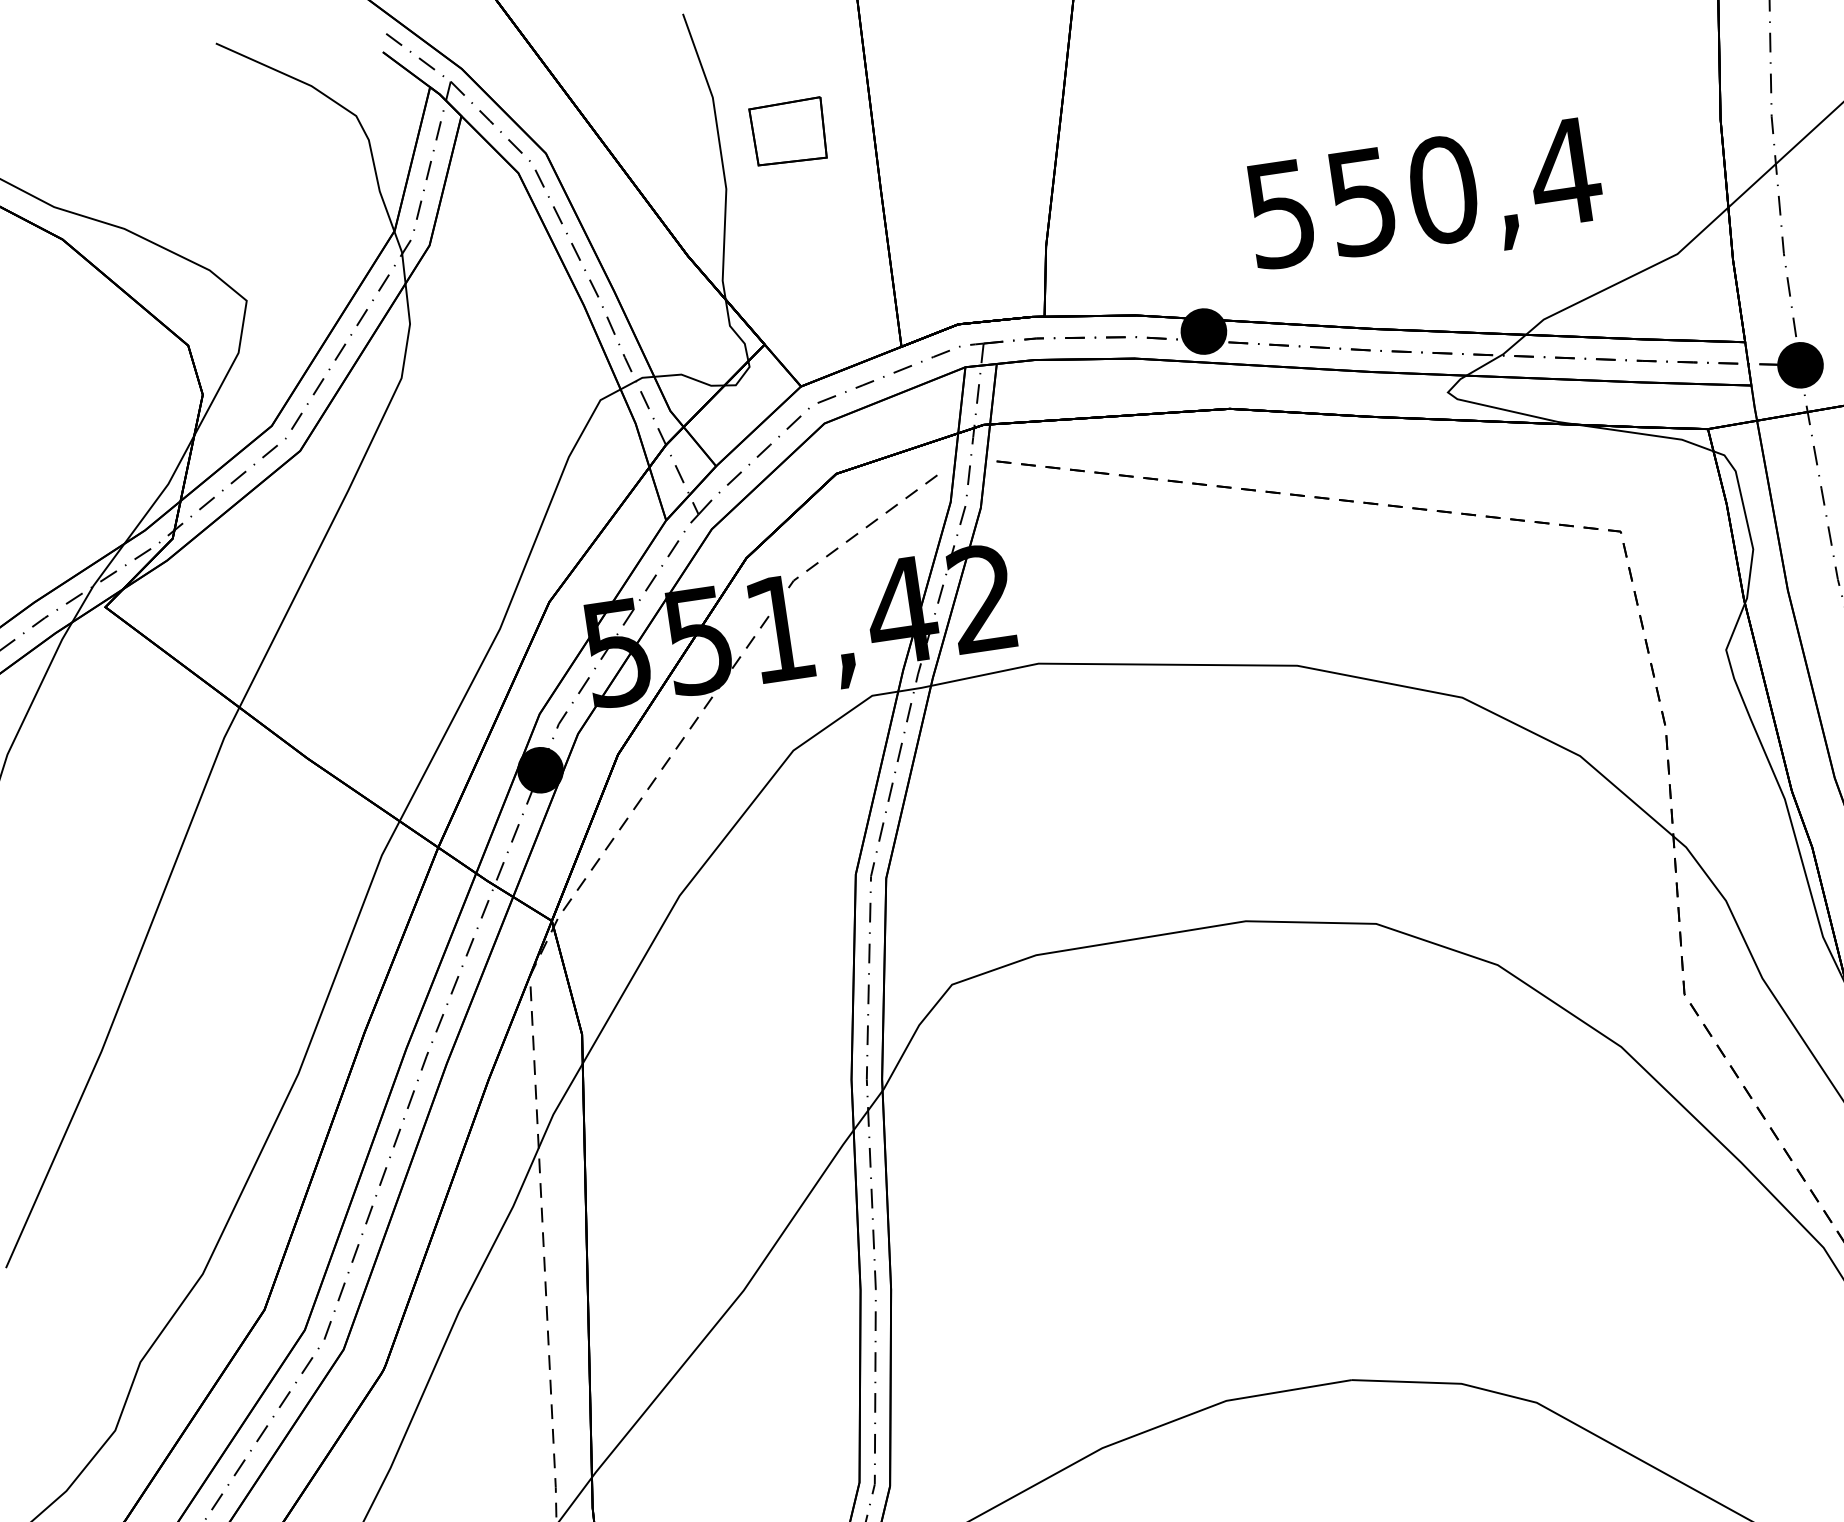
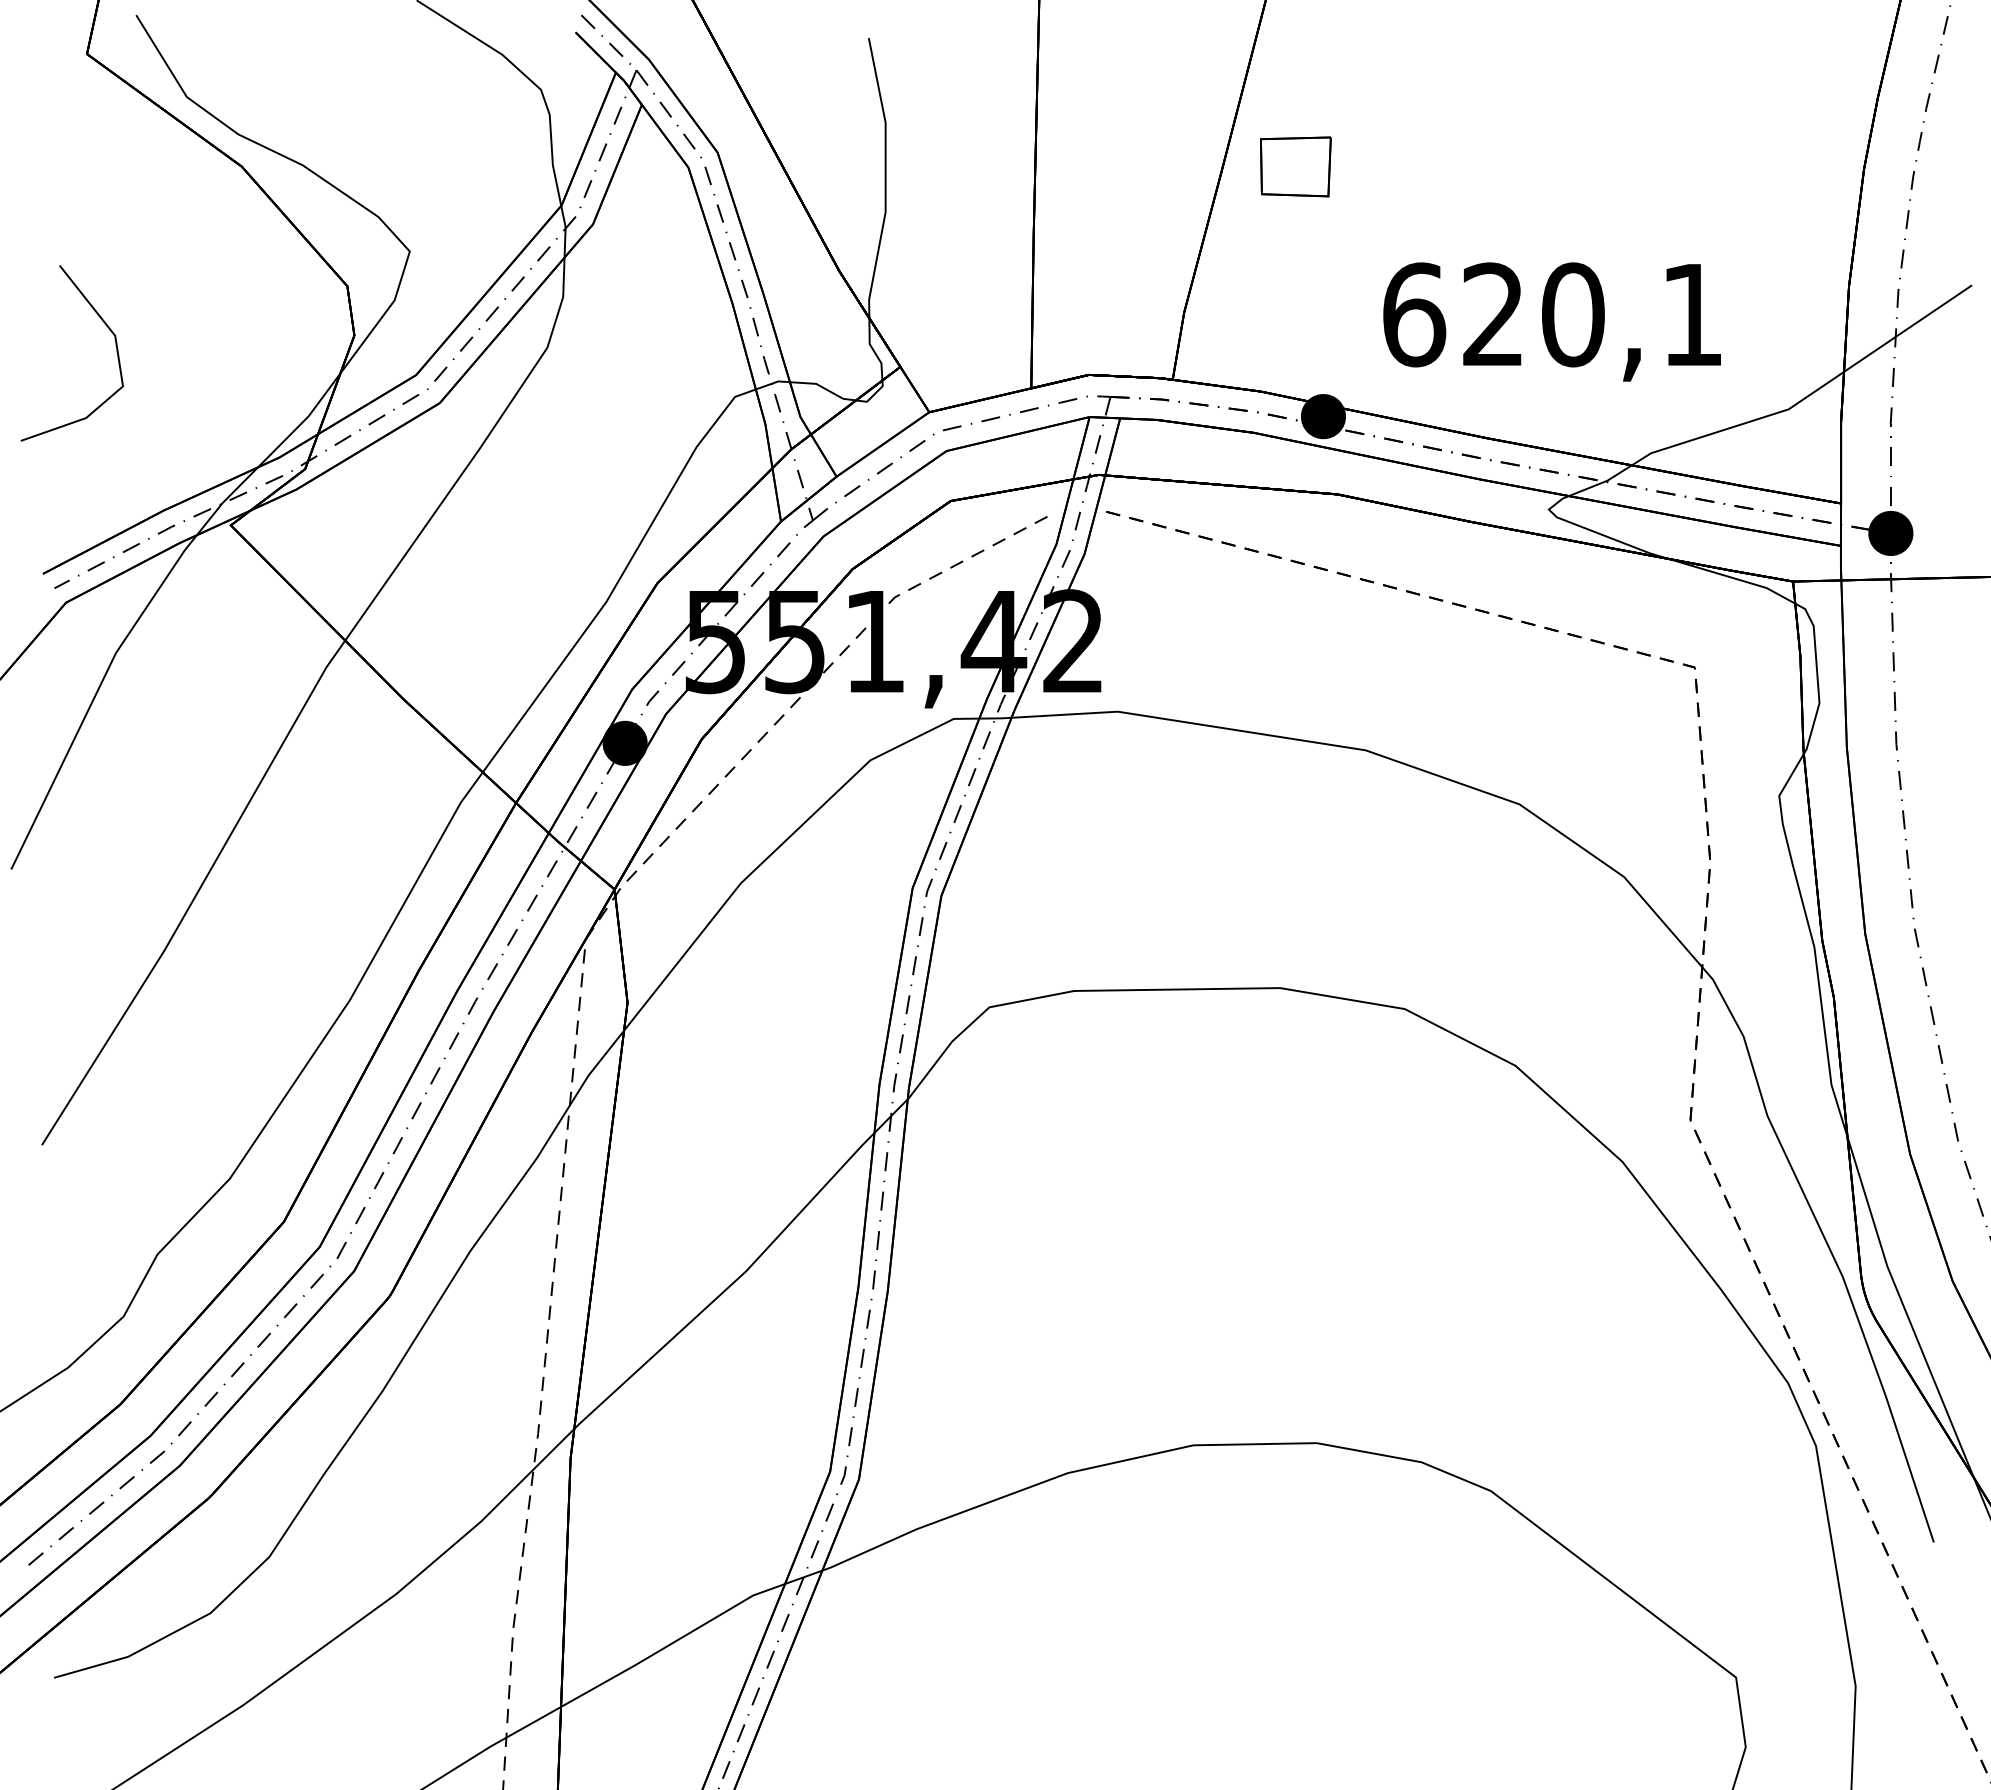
part: (788, 132) -> (1295, 166), moved
text: (1424, 192) -> (1554, 314), 550,4 -> 620,1

